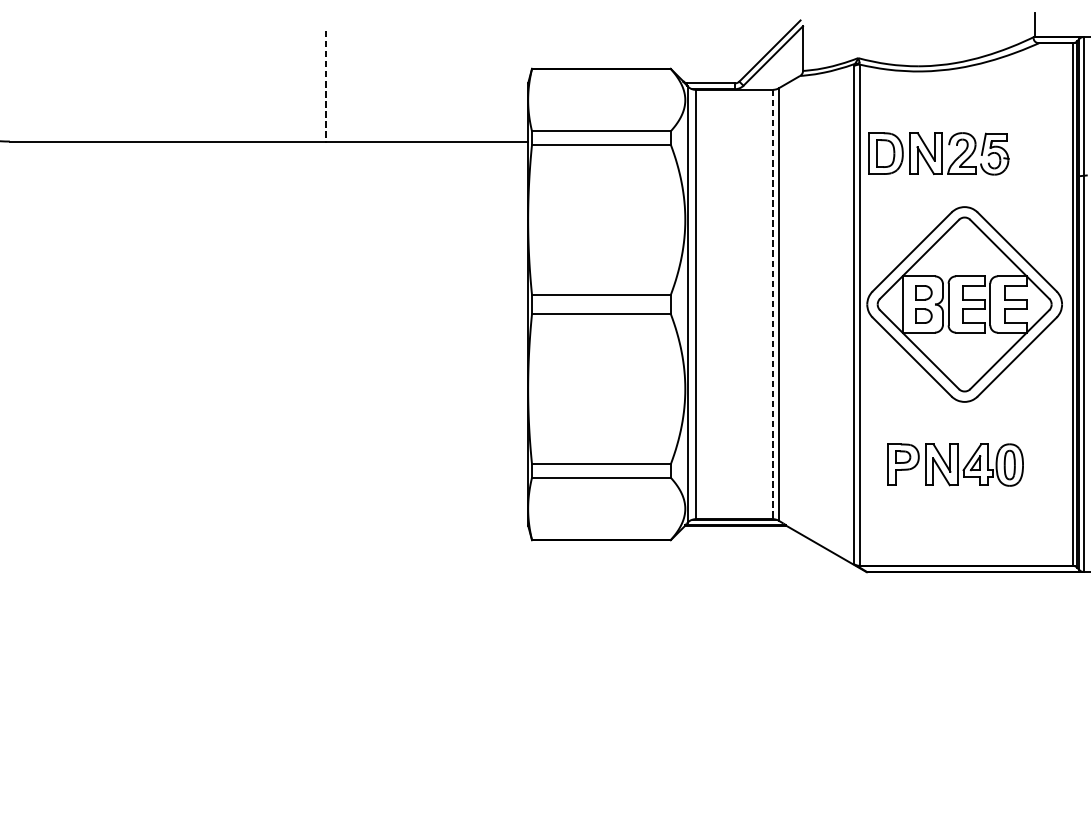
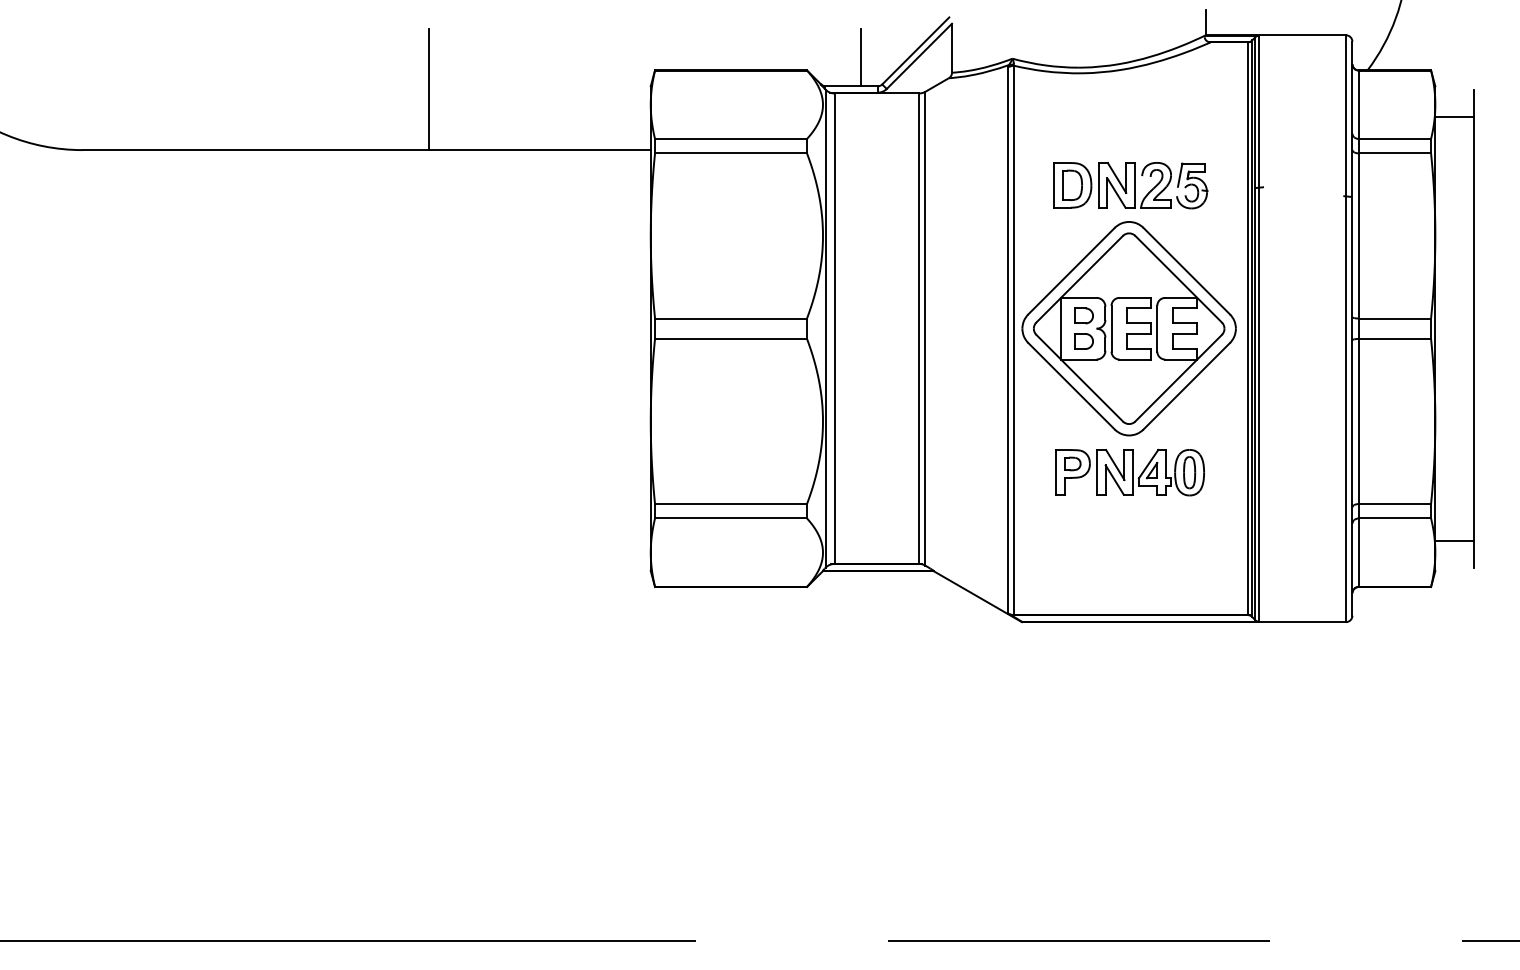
line: (720, 57) -> (861, 57), added
line: (326, 86) -> (429, 89), dashed -> solid
part: (938, 153) -> (1130, 185), moved
line: (773, 305) -> (919, 329), dashed -> solid
part: (954, 464) -> (1129, 472), moved

